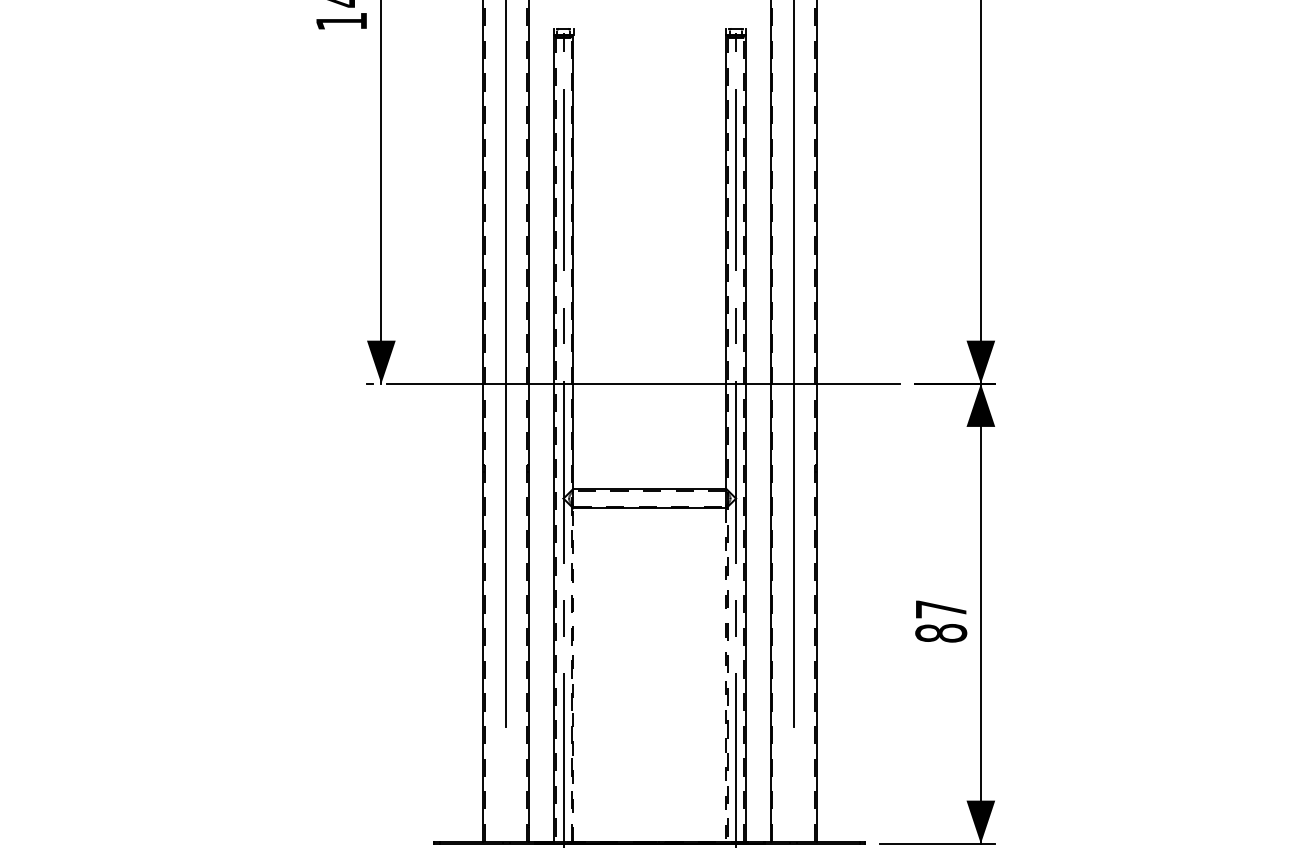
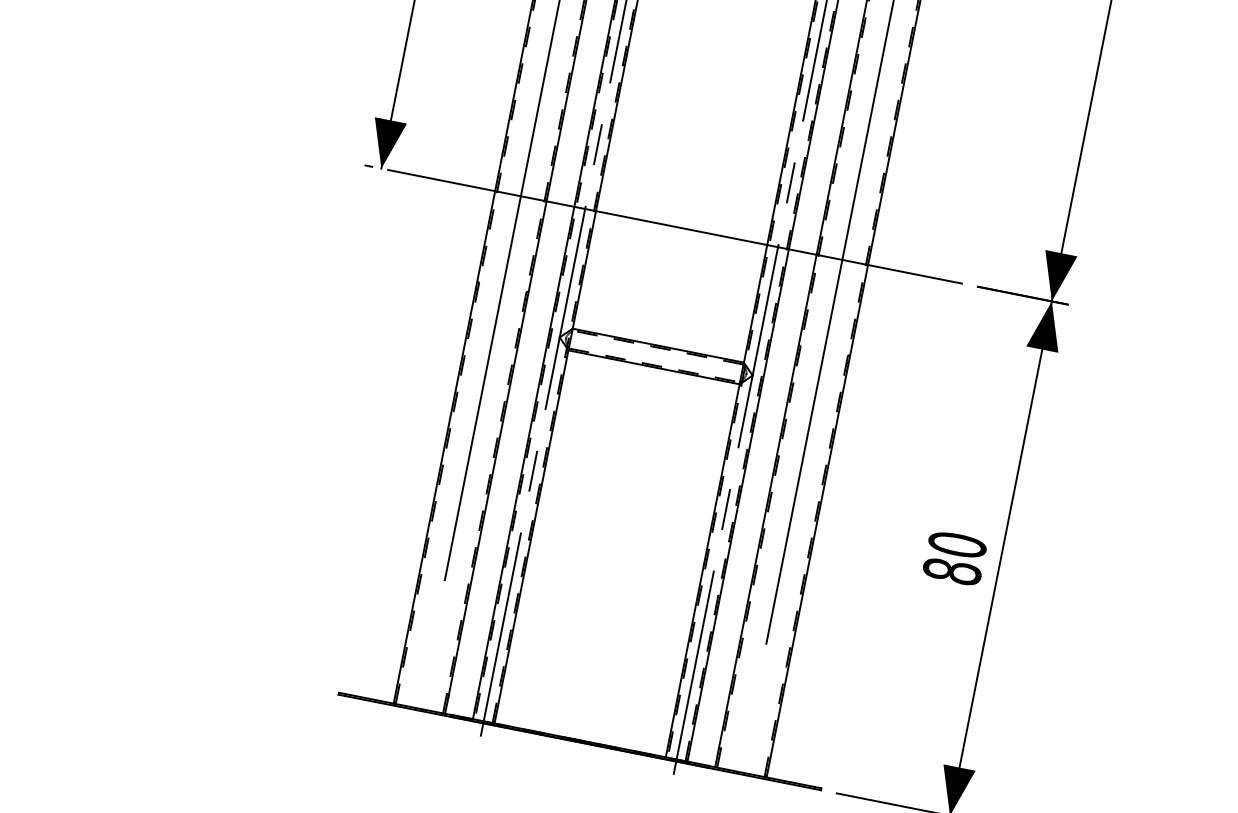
text: (941, 609) -> (957, 545), 87 -> 80
line: (573, 675) -> (531, 537), dashed -> solid
line: (726, 675) -> (702, 571), dashed -> solid

